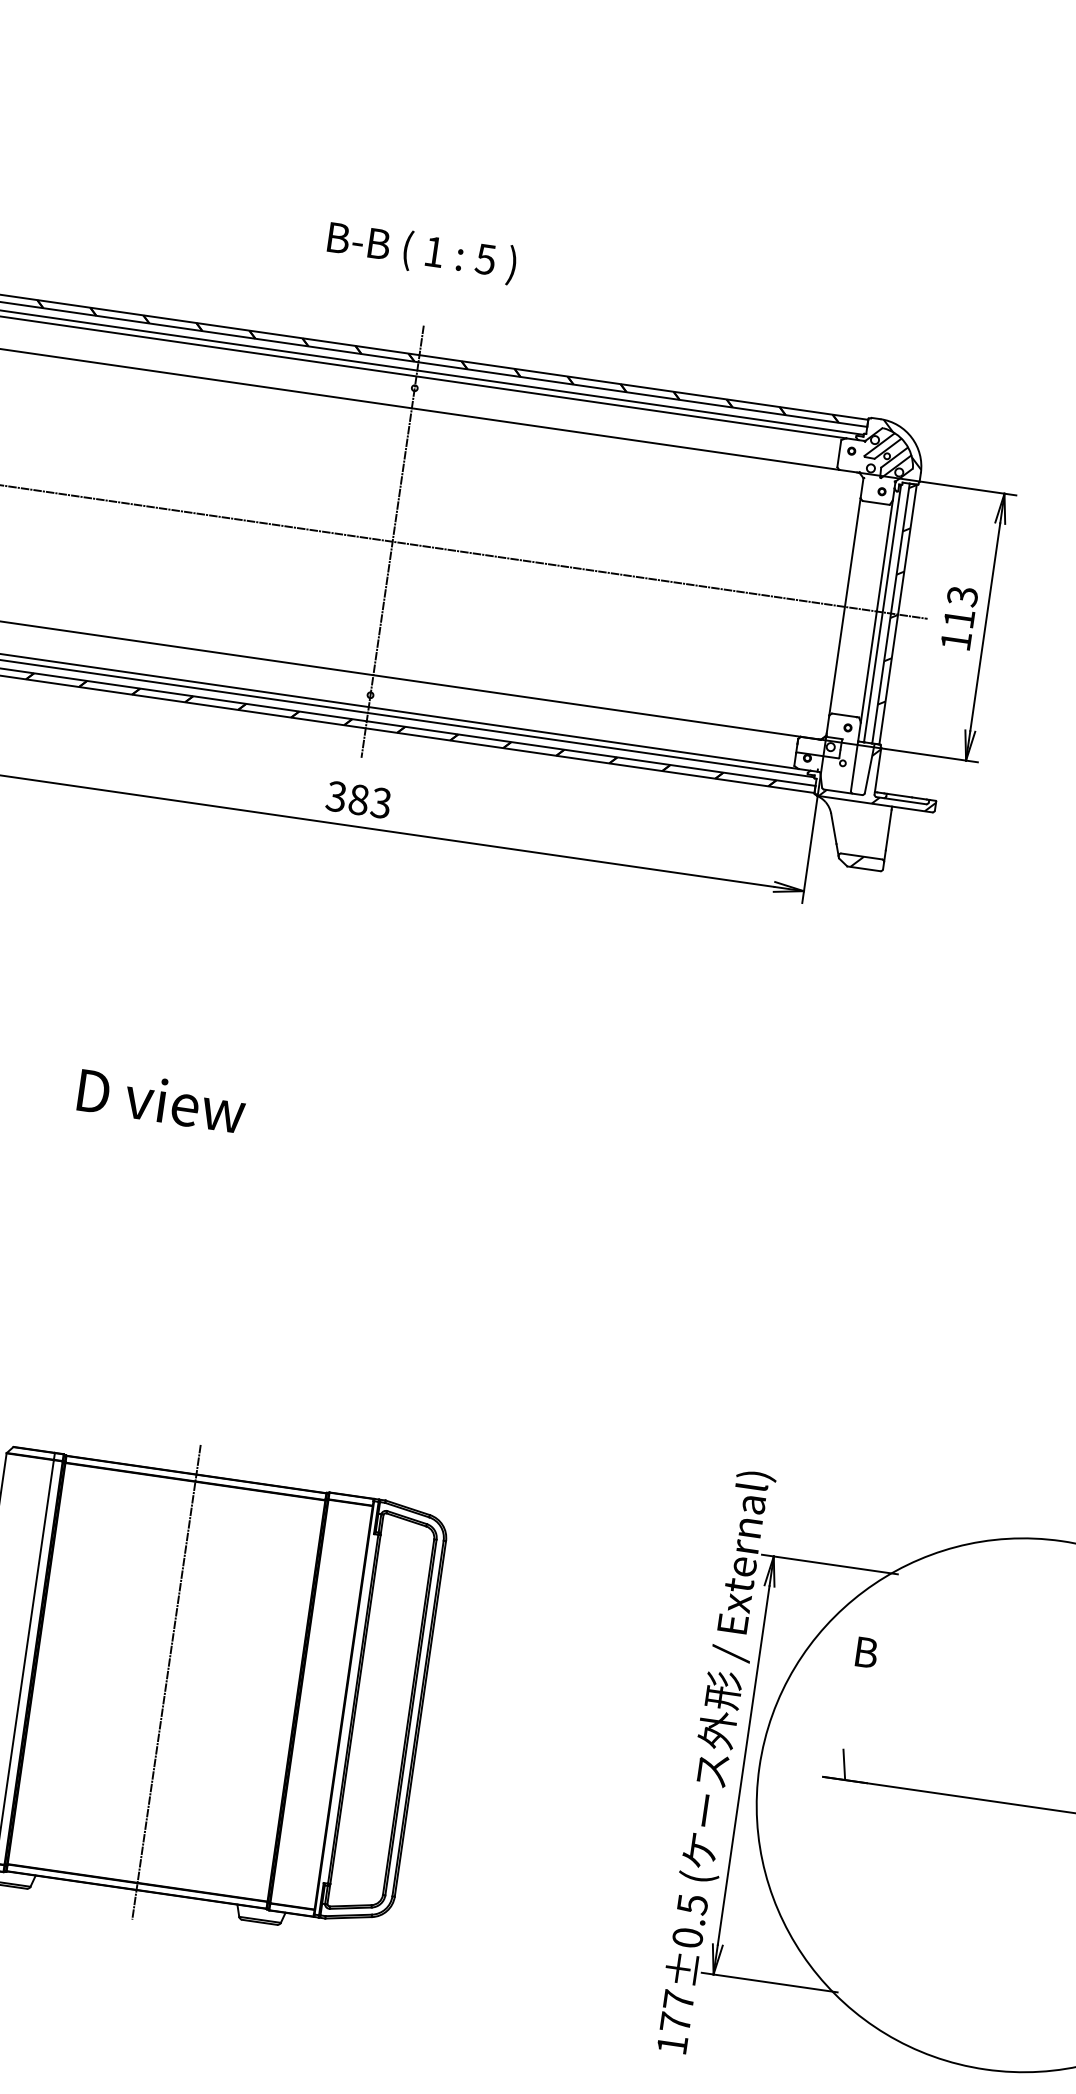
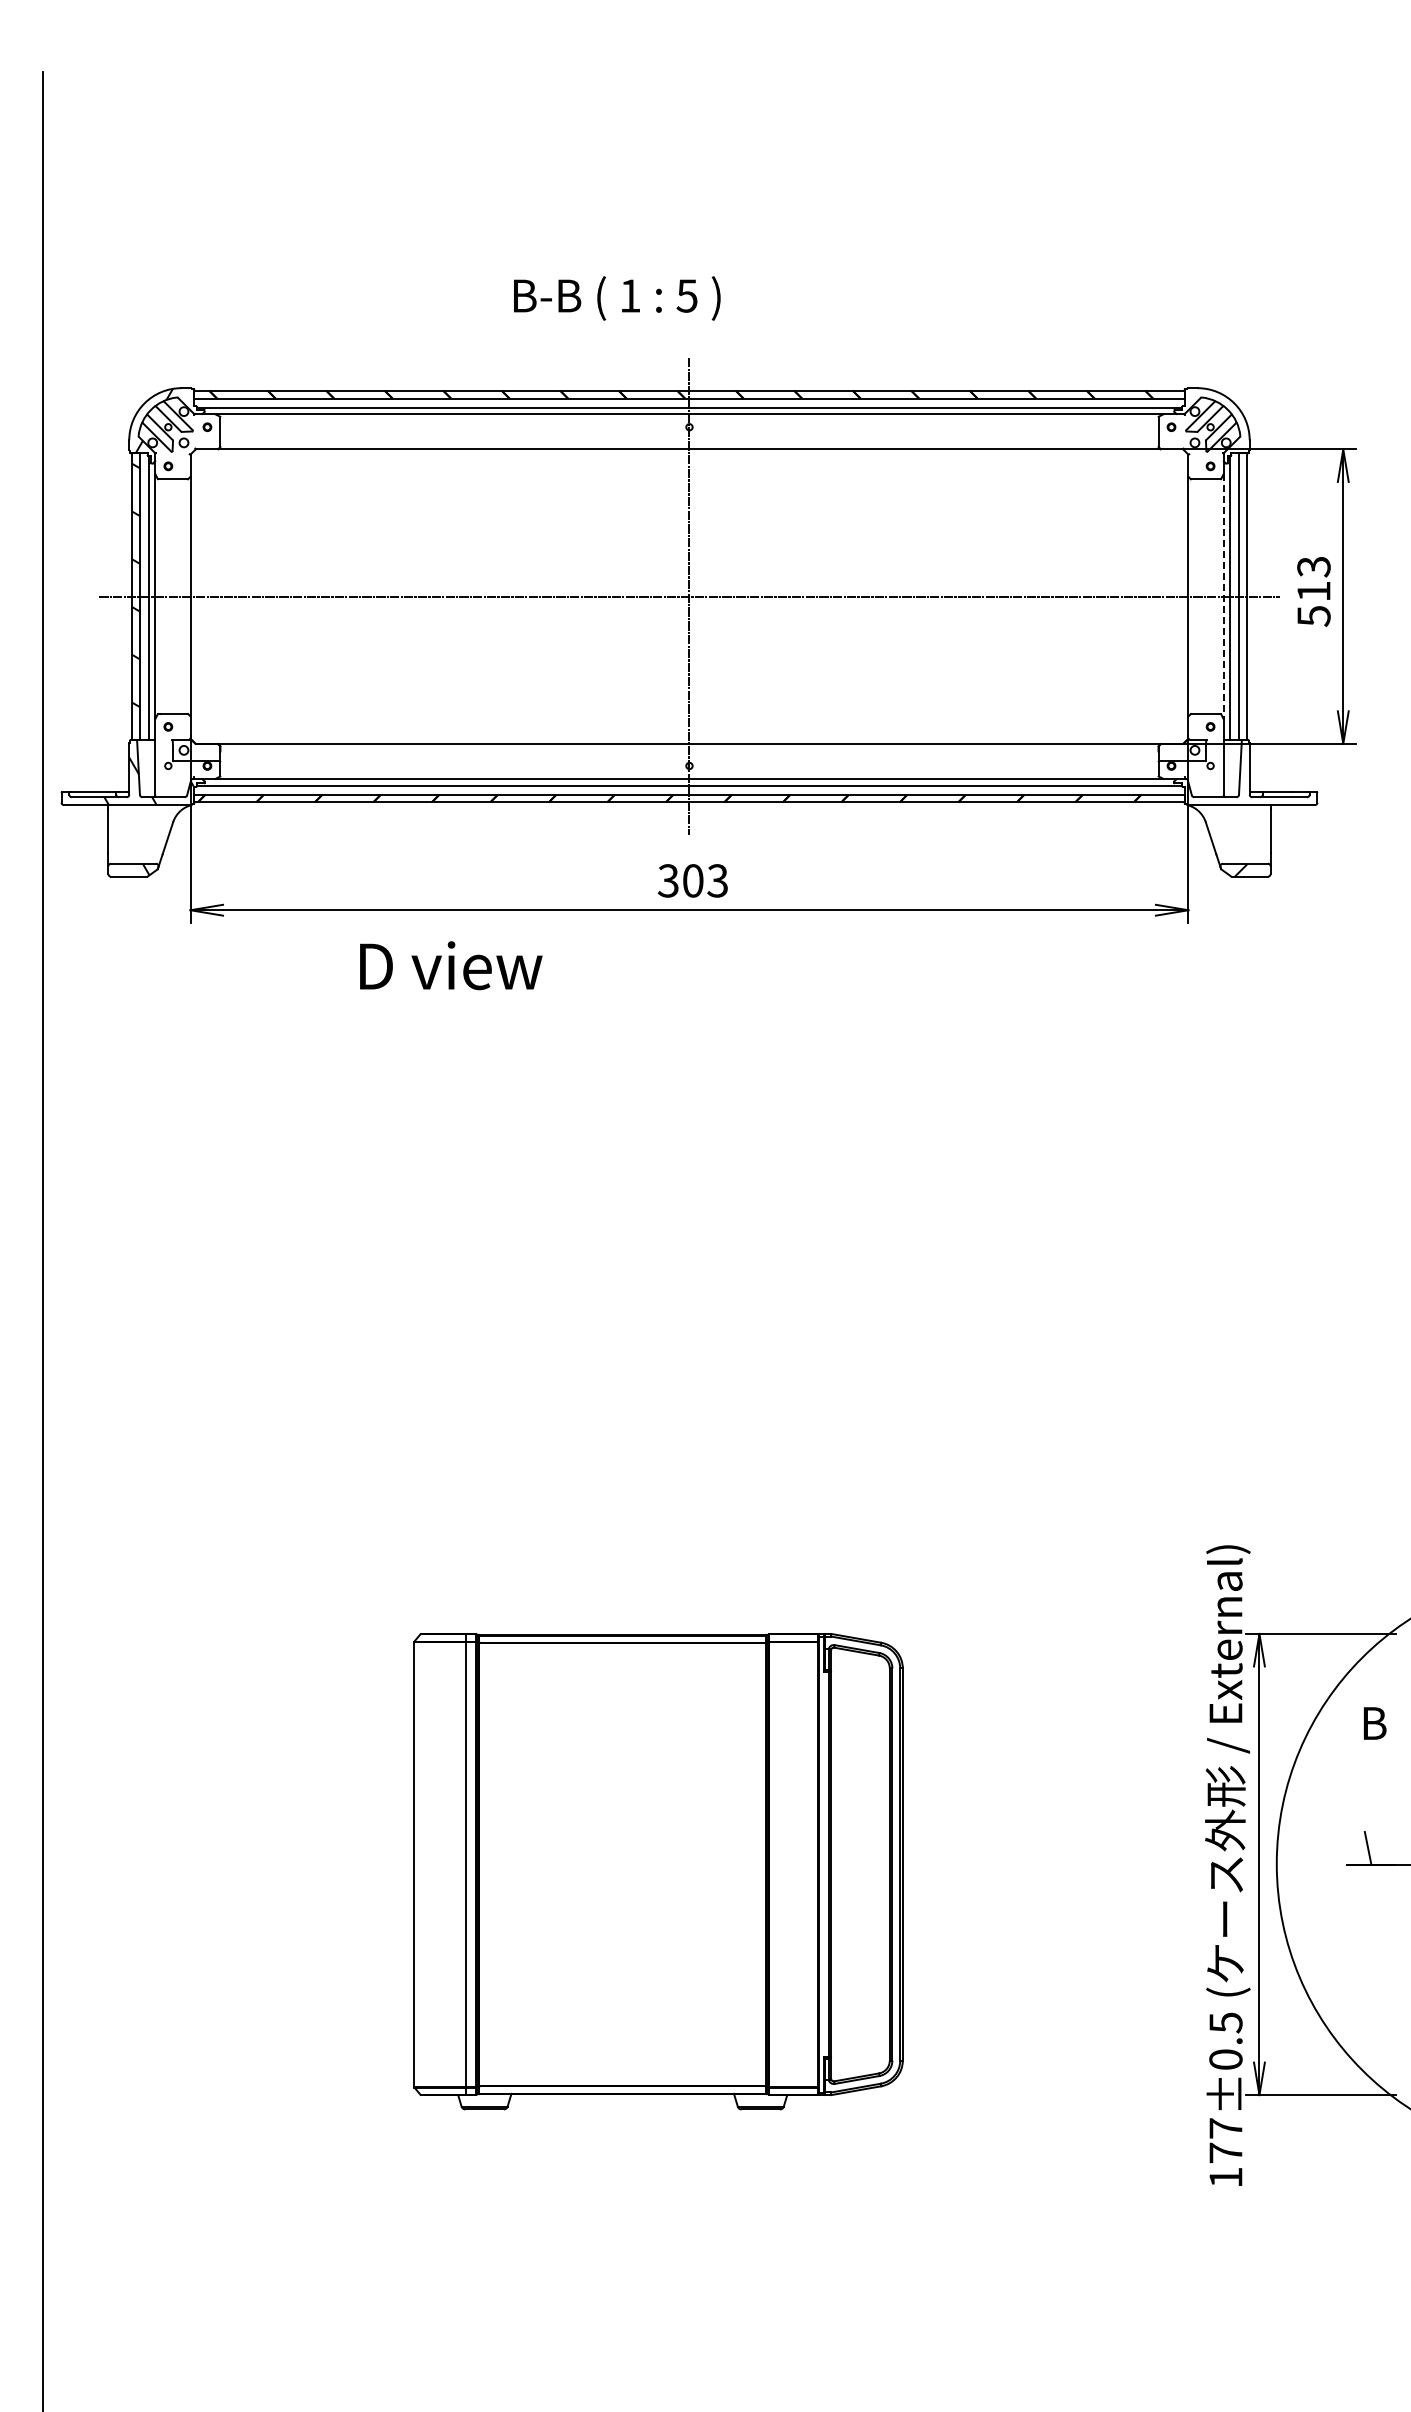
text: (422, 252) -> (617, 298), moved
hatch: (902, 444) -> (1225, 412), removed
hatch: (897, 594) -> (1243, 575), removed
line: (876, 611) -> (1223, 596), solid -> dashed
text: (955, 641) -> (1313, 616), 113 -> 513
hatch: (880, 776) -> (1253, 774), removed
text: (359, 799) -> (693, 880), 383 -> 303
text: (162, 1100) -> (451, 965), moved
line: (166, 1682) -> (622, 1864), removed

